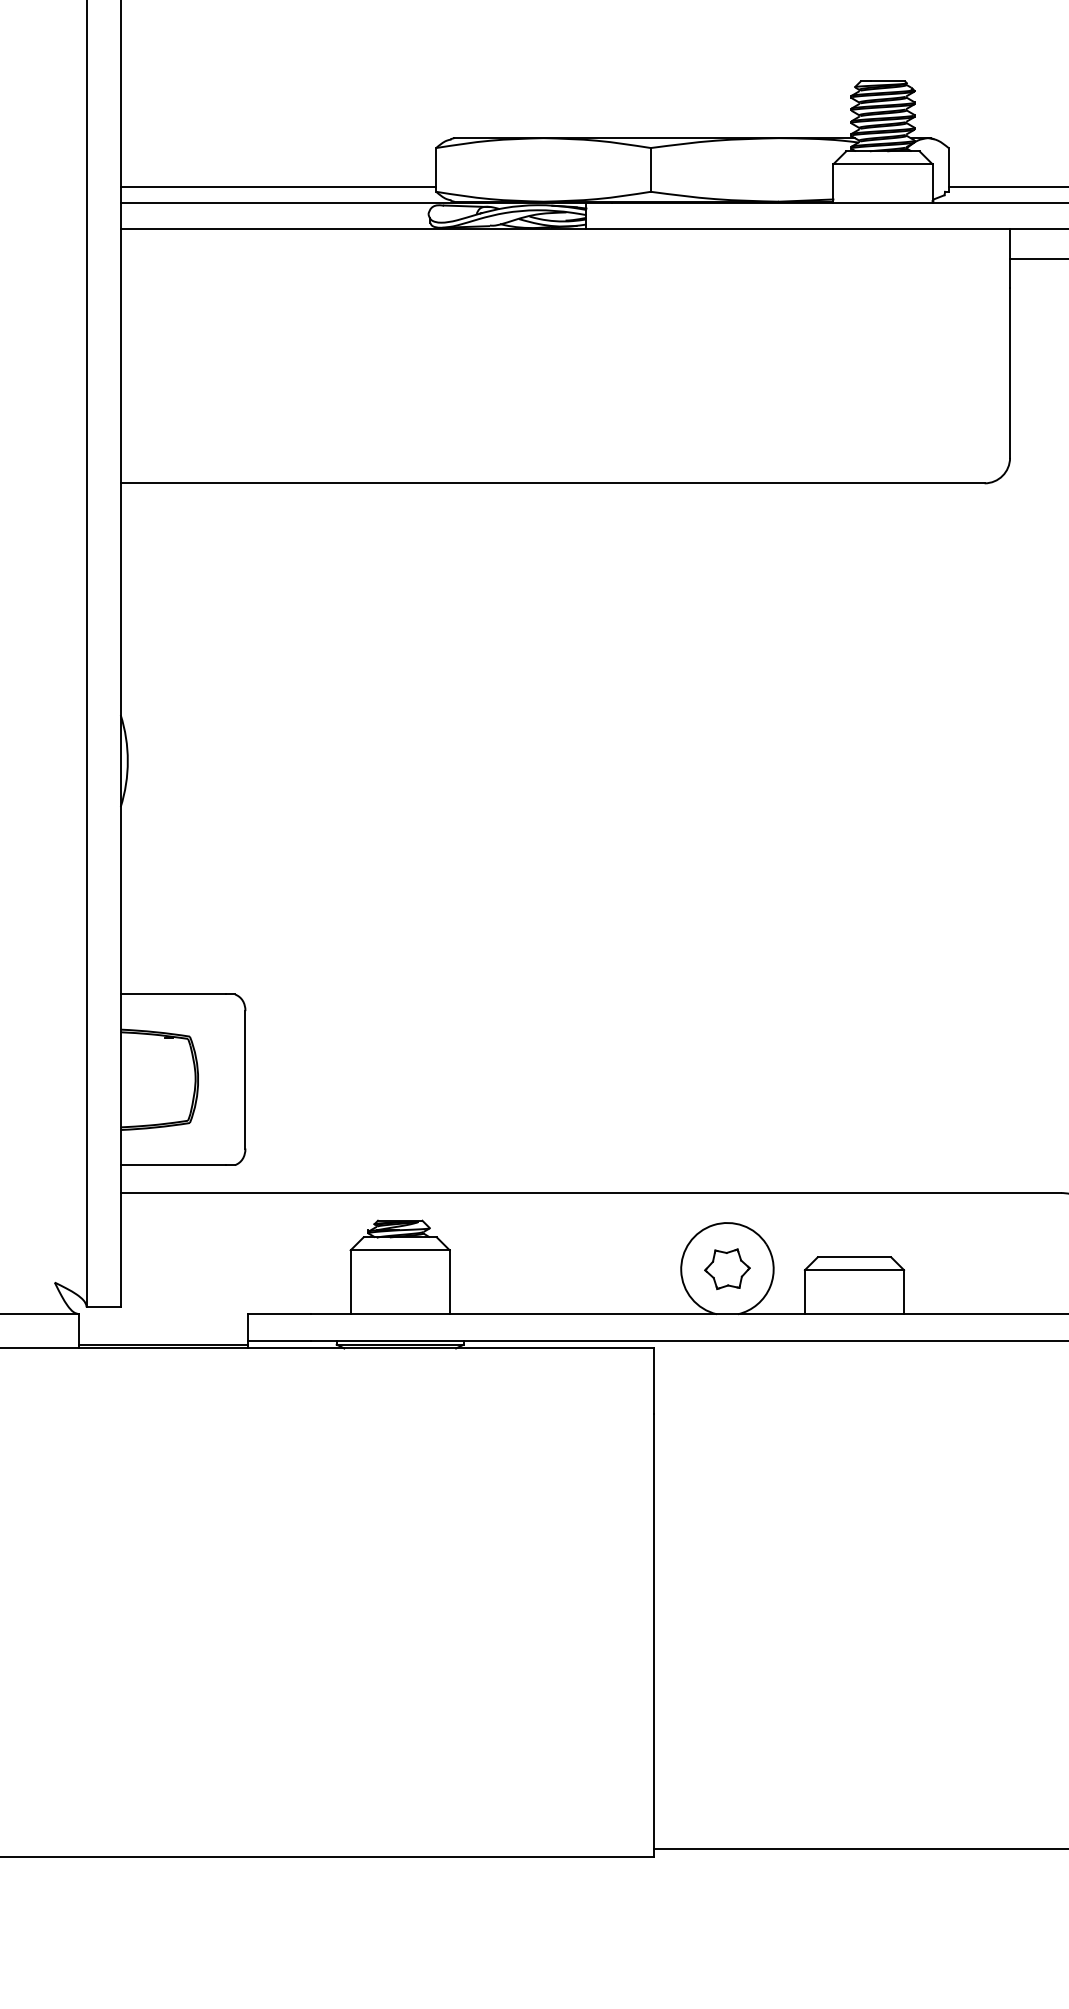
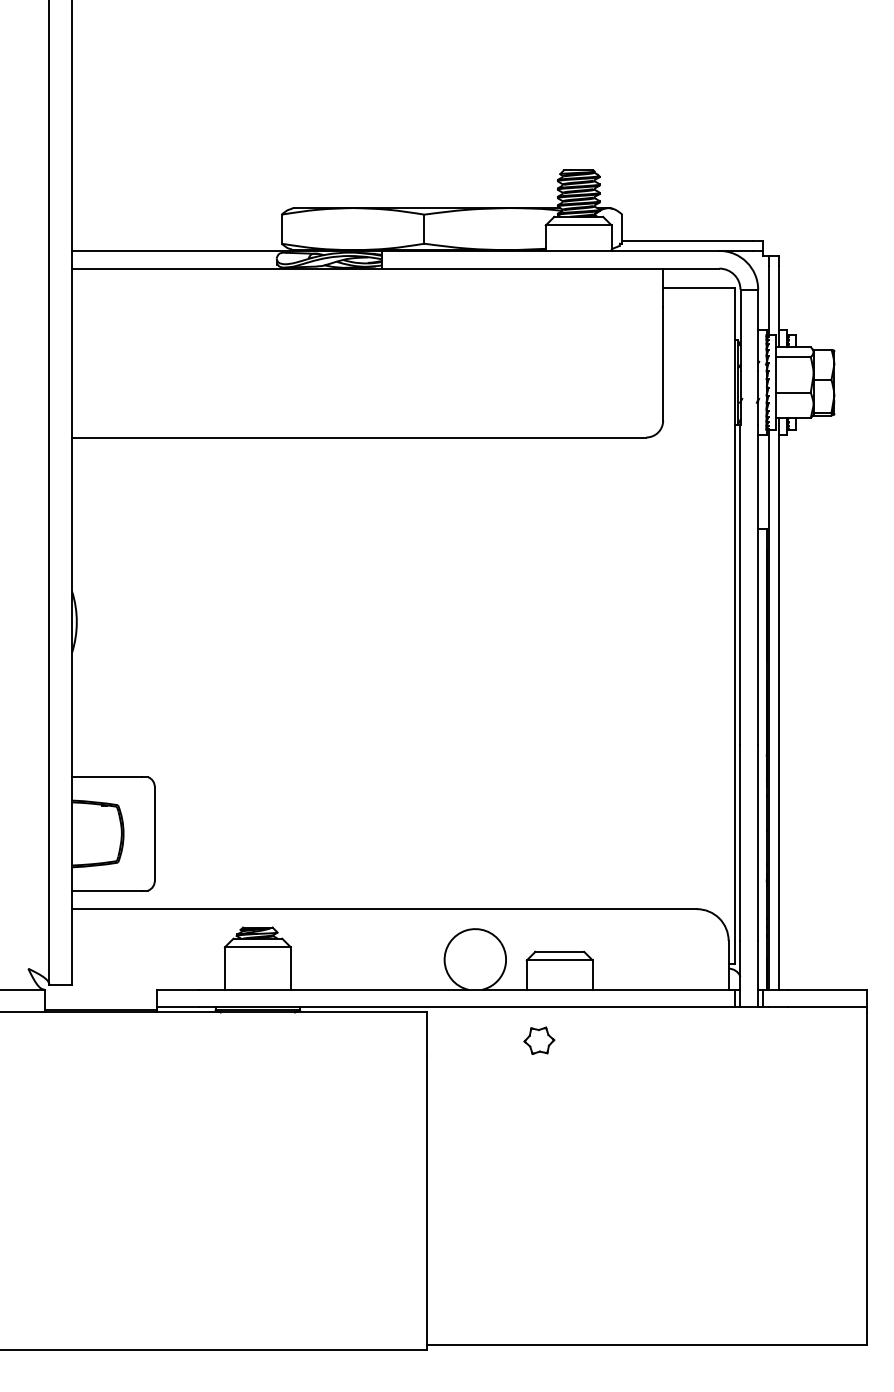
line: (277, 186) -> (176, 240), removed
part: (727, 1268) -> (539, 1040), moved

